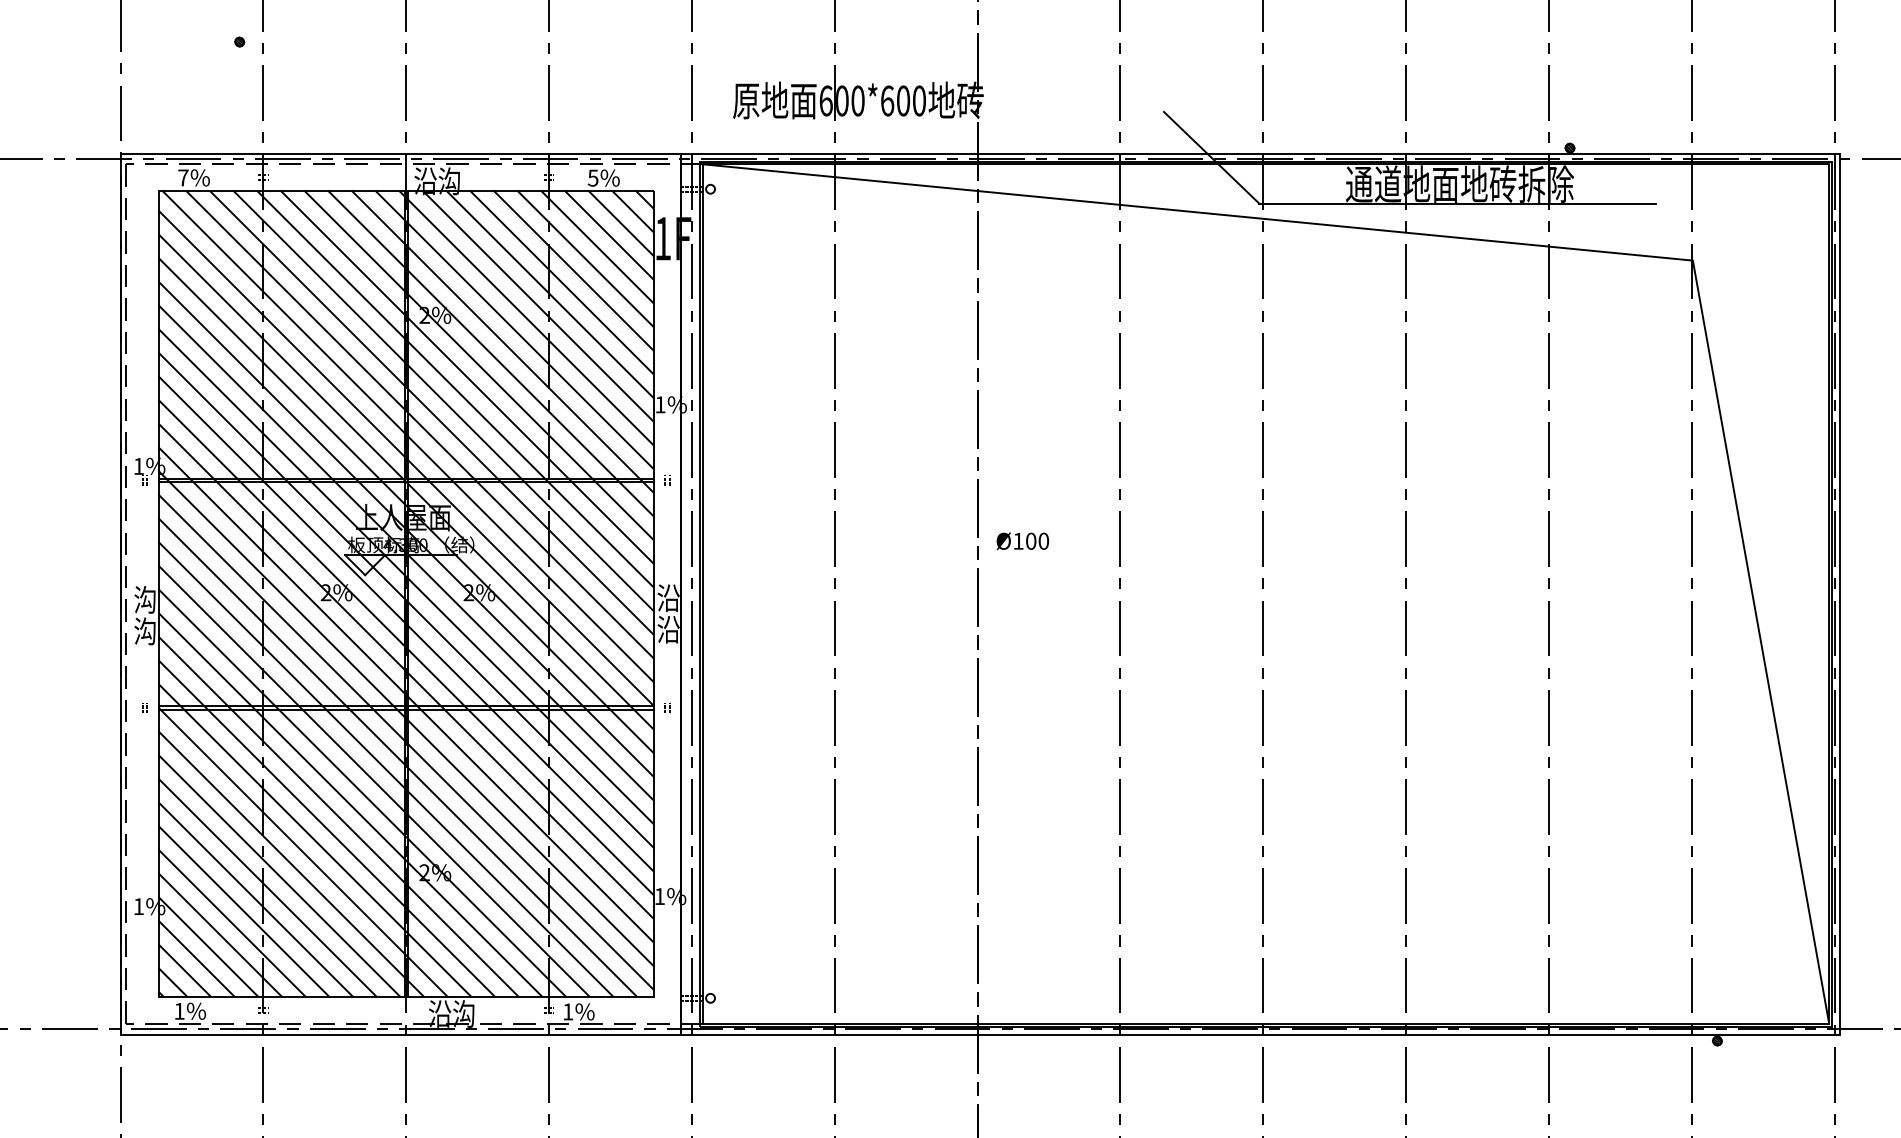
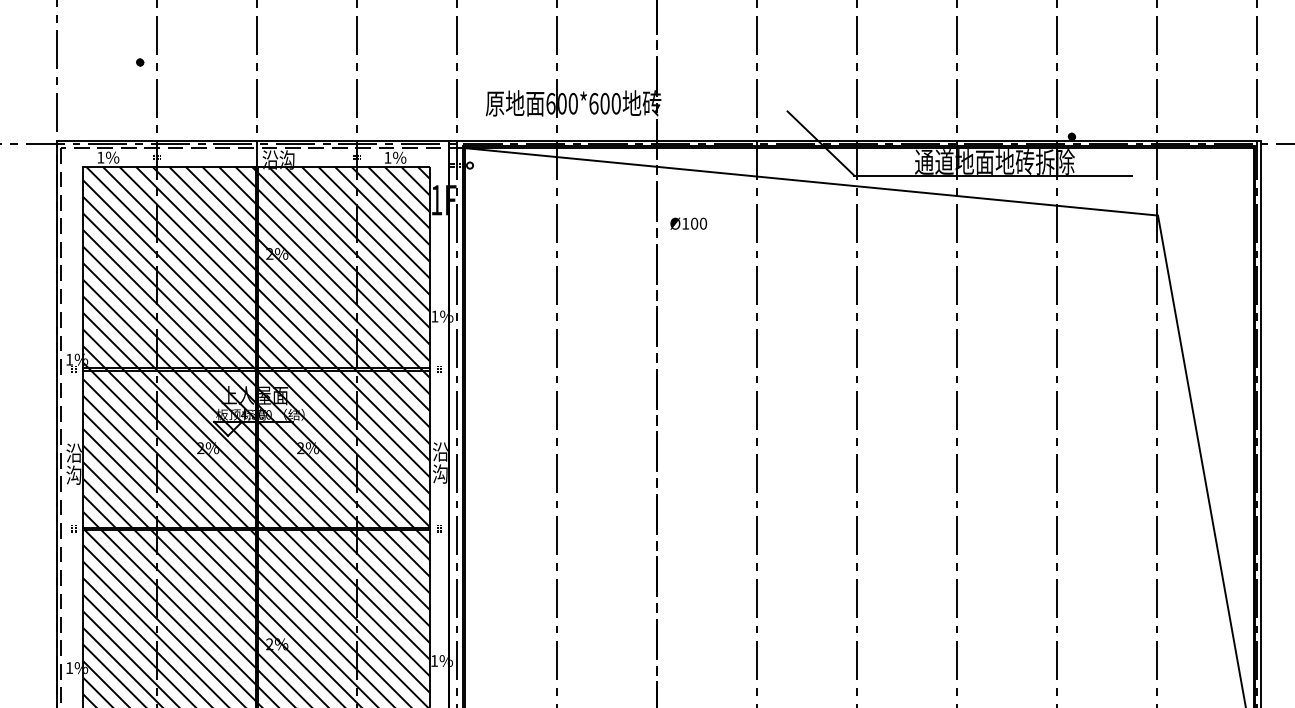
text: (183, 177) -> (100, 157), 7% -> 1%
text: (592, 177) -> (387, 157), 5% -> 1%
text: (1022, 541) -> (688, 223), moved
text: (145, 599) -> (74, 452), 沟 -> 沿
text: (668, 629) -> (440, 473), 沿 -> 沟

